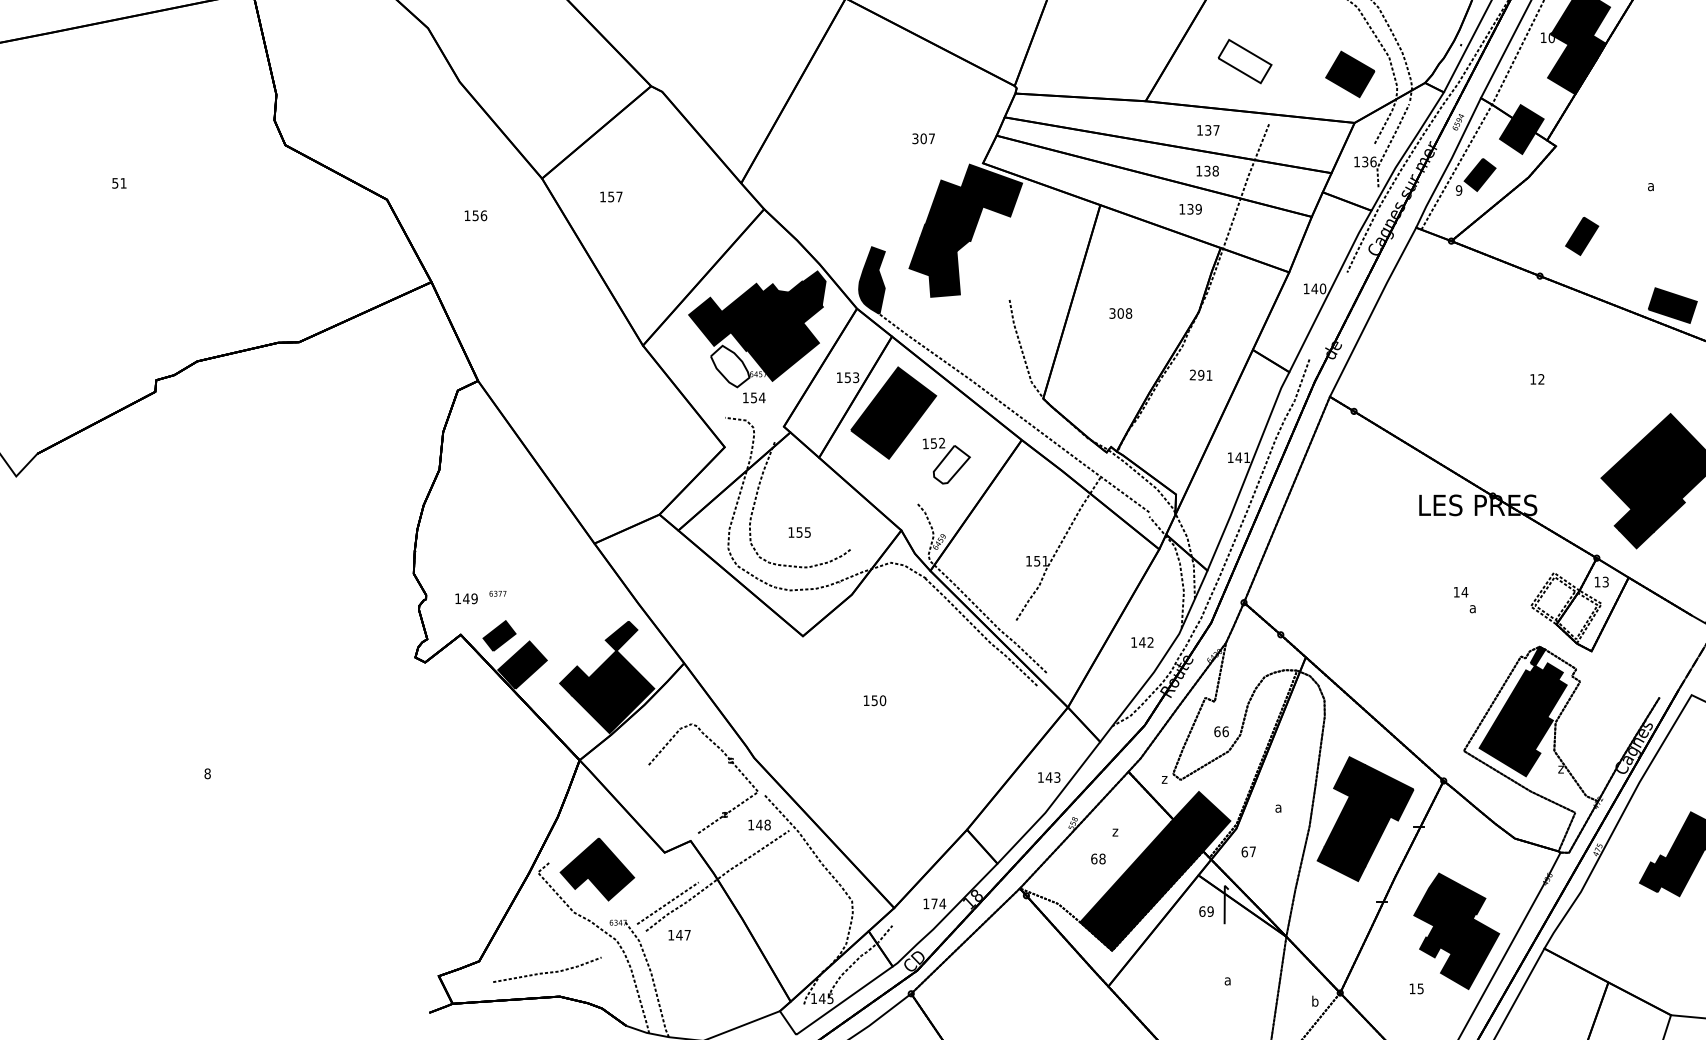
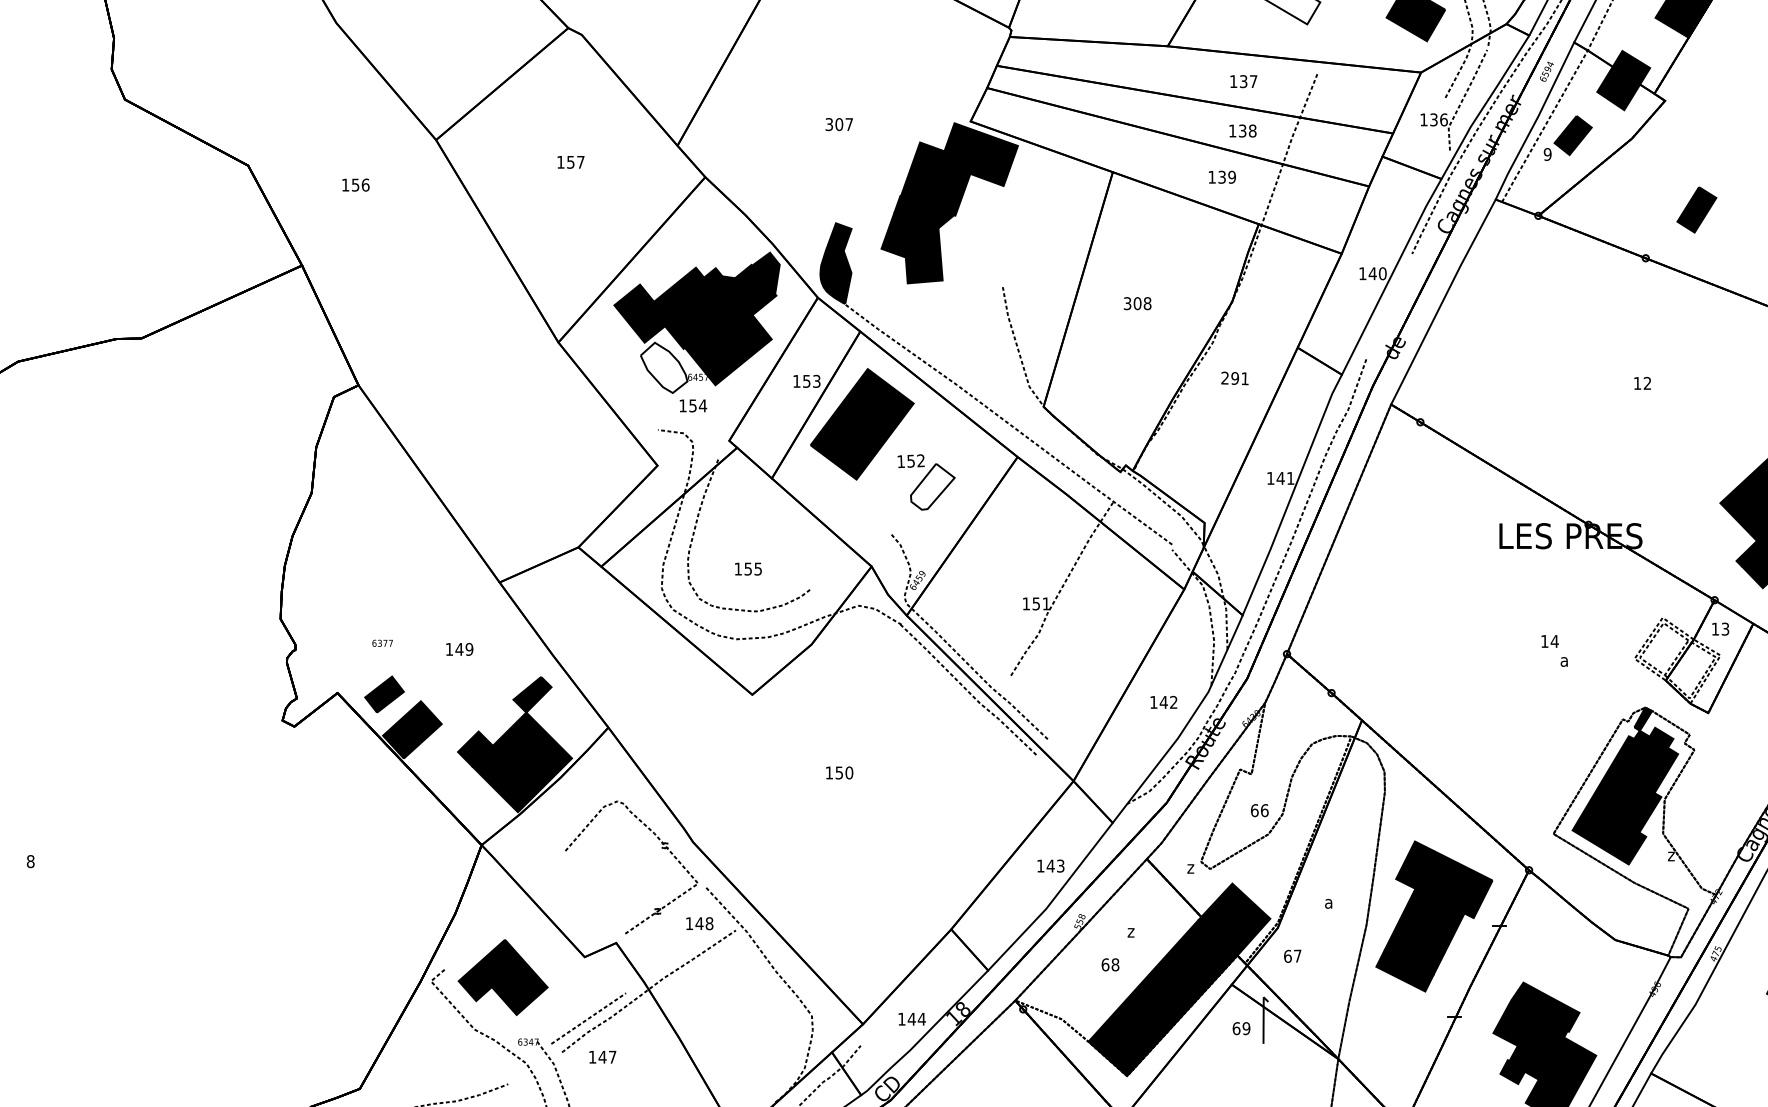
text: (923, 138) -> (839, 124), moved
text: (611, 196) -> (571, 161), moved
text: (466, 598) -> (459, 649), moved
text: (934, 903) -> (911, 1018), 174 -> 144

